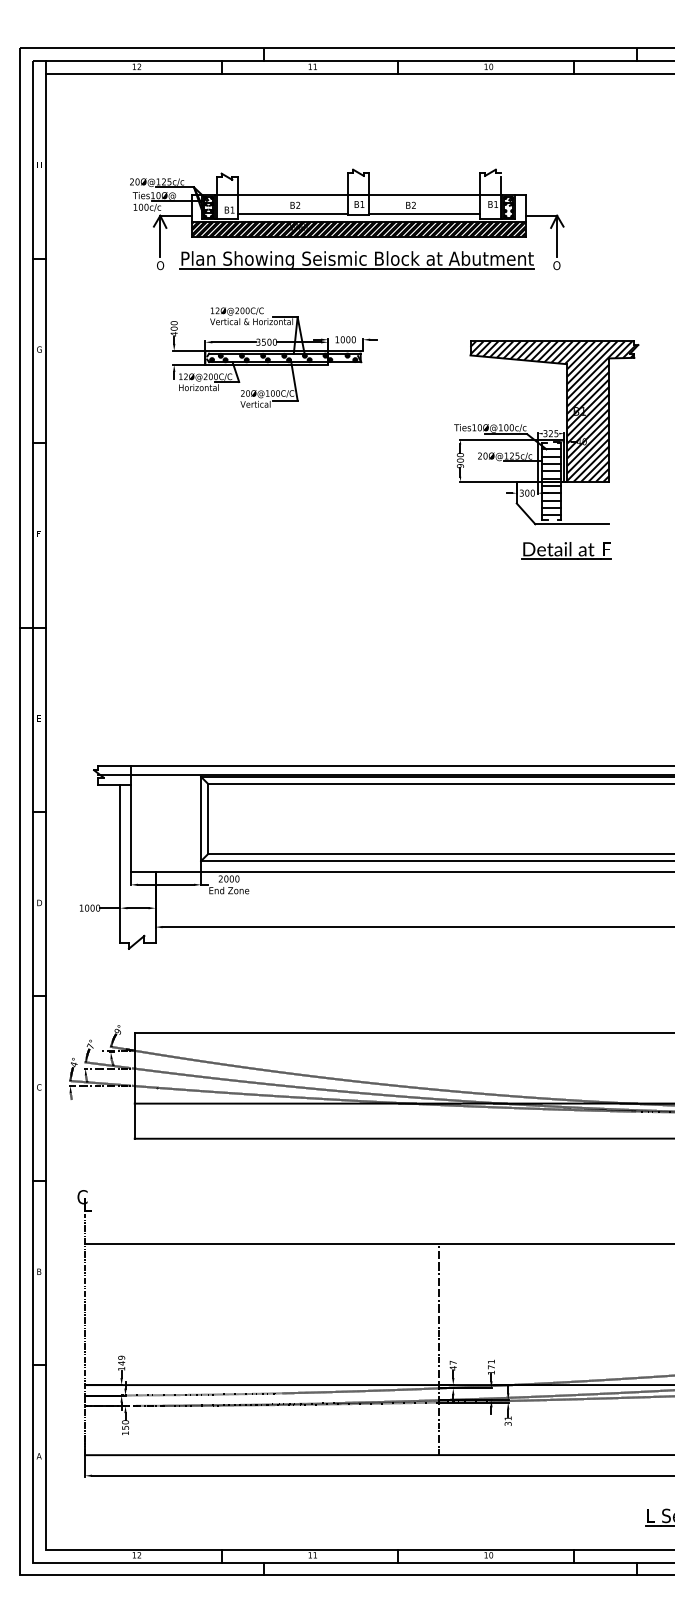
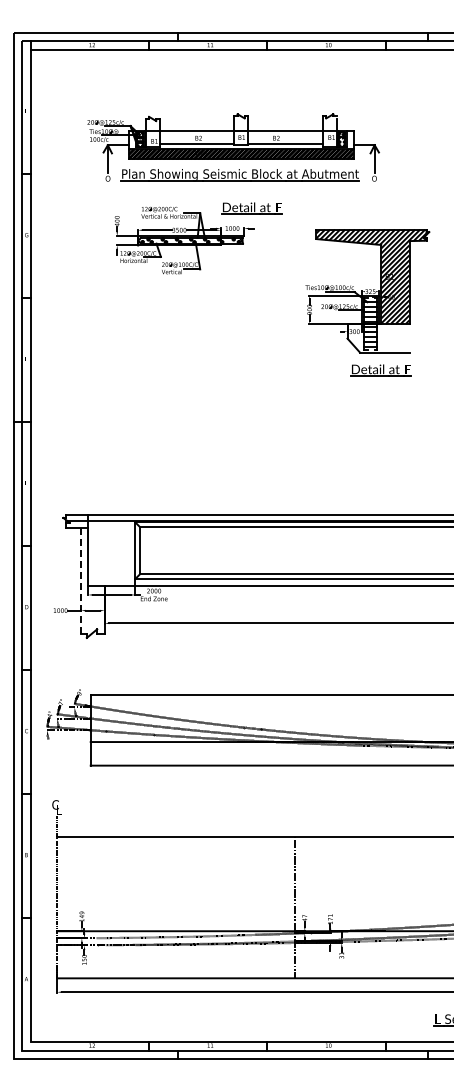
part: (373, 309) -> (251, 208), added
line: (121, 864) -> (81, 581), solid -> dashed

